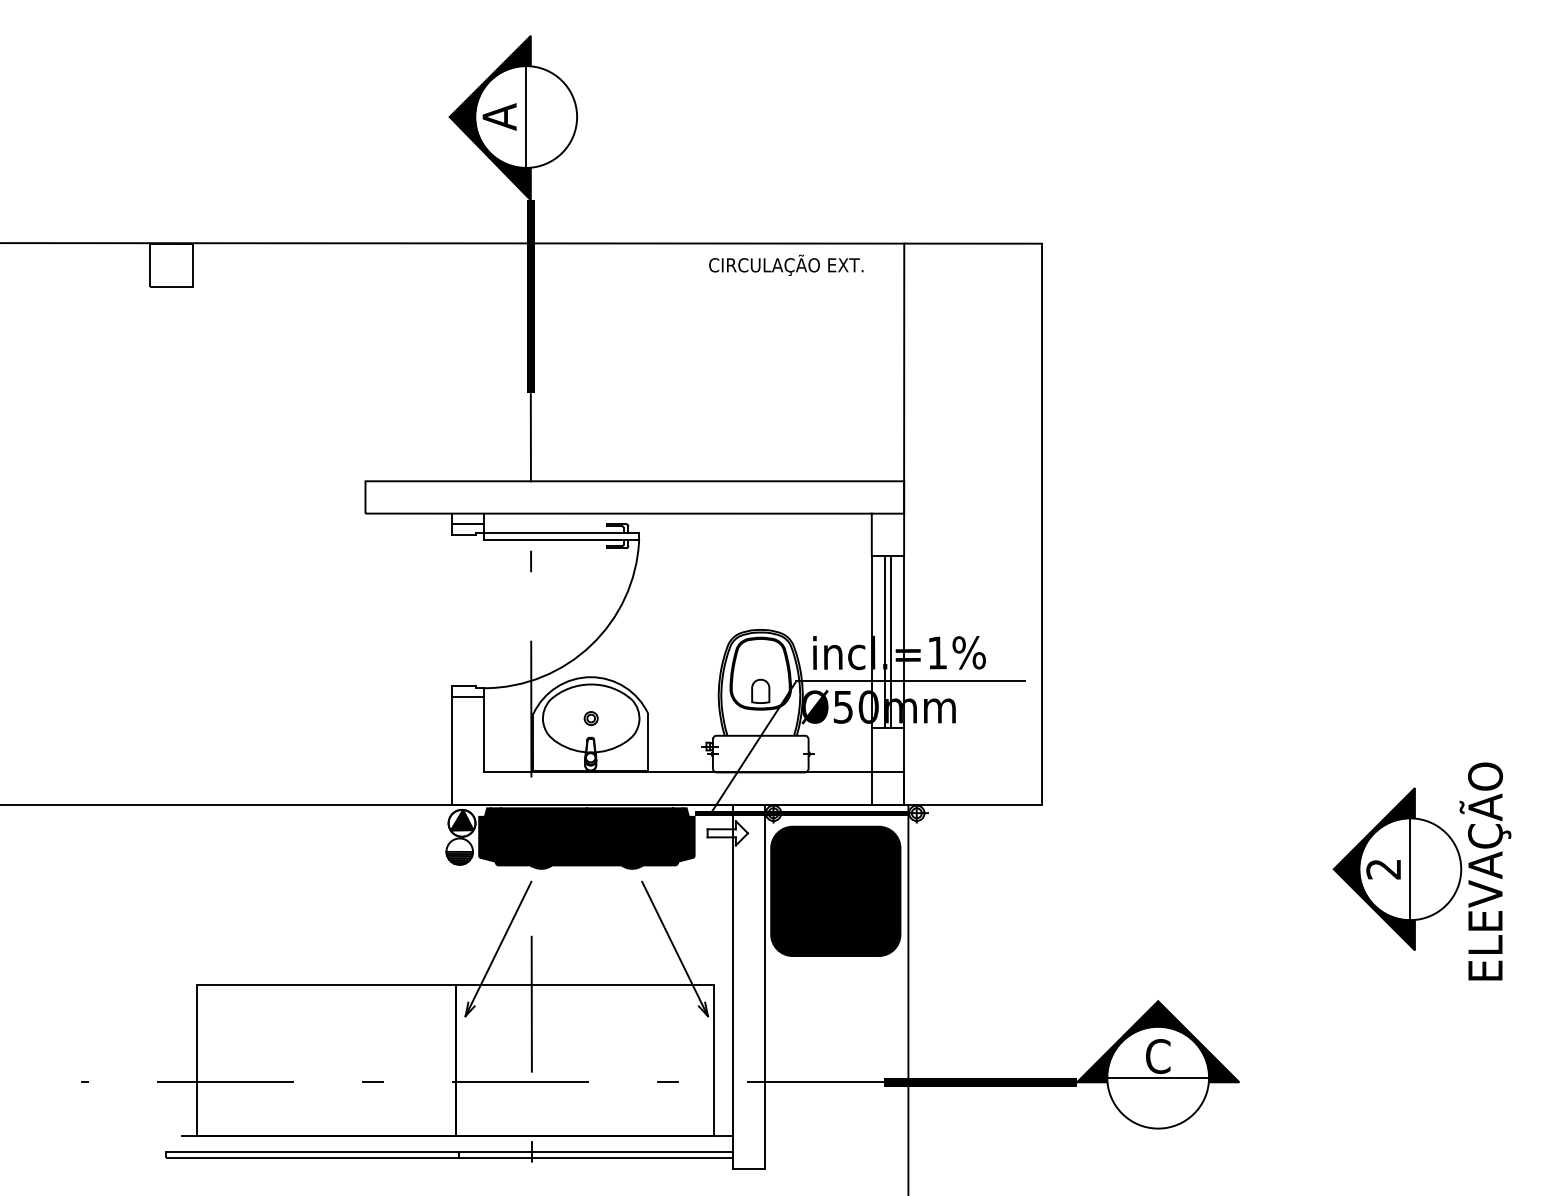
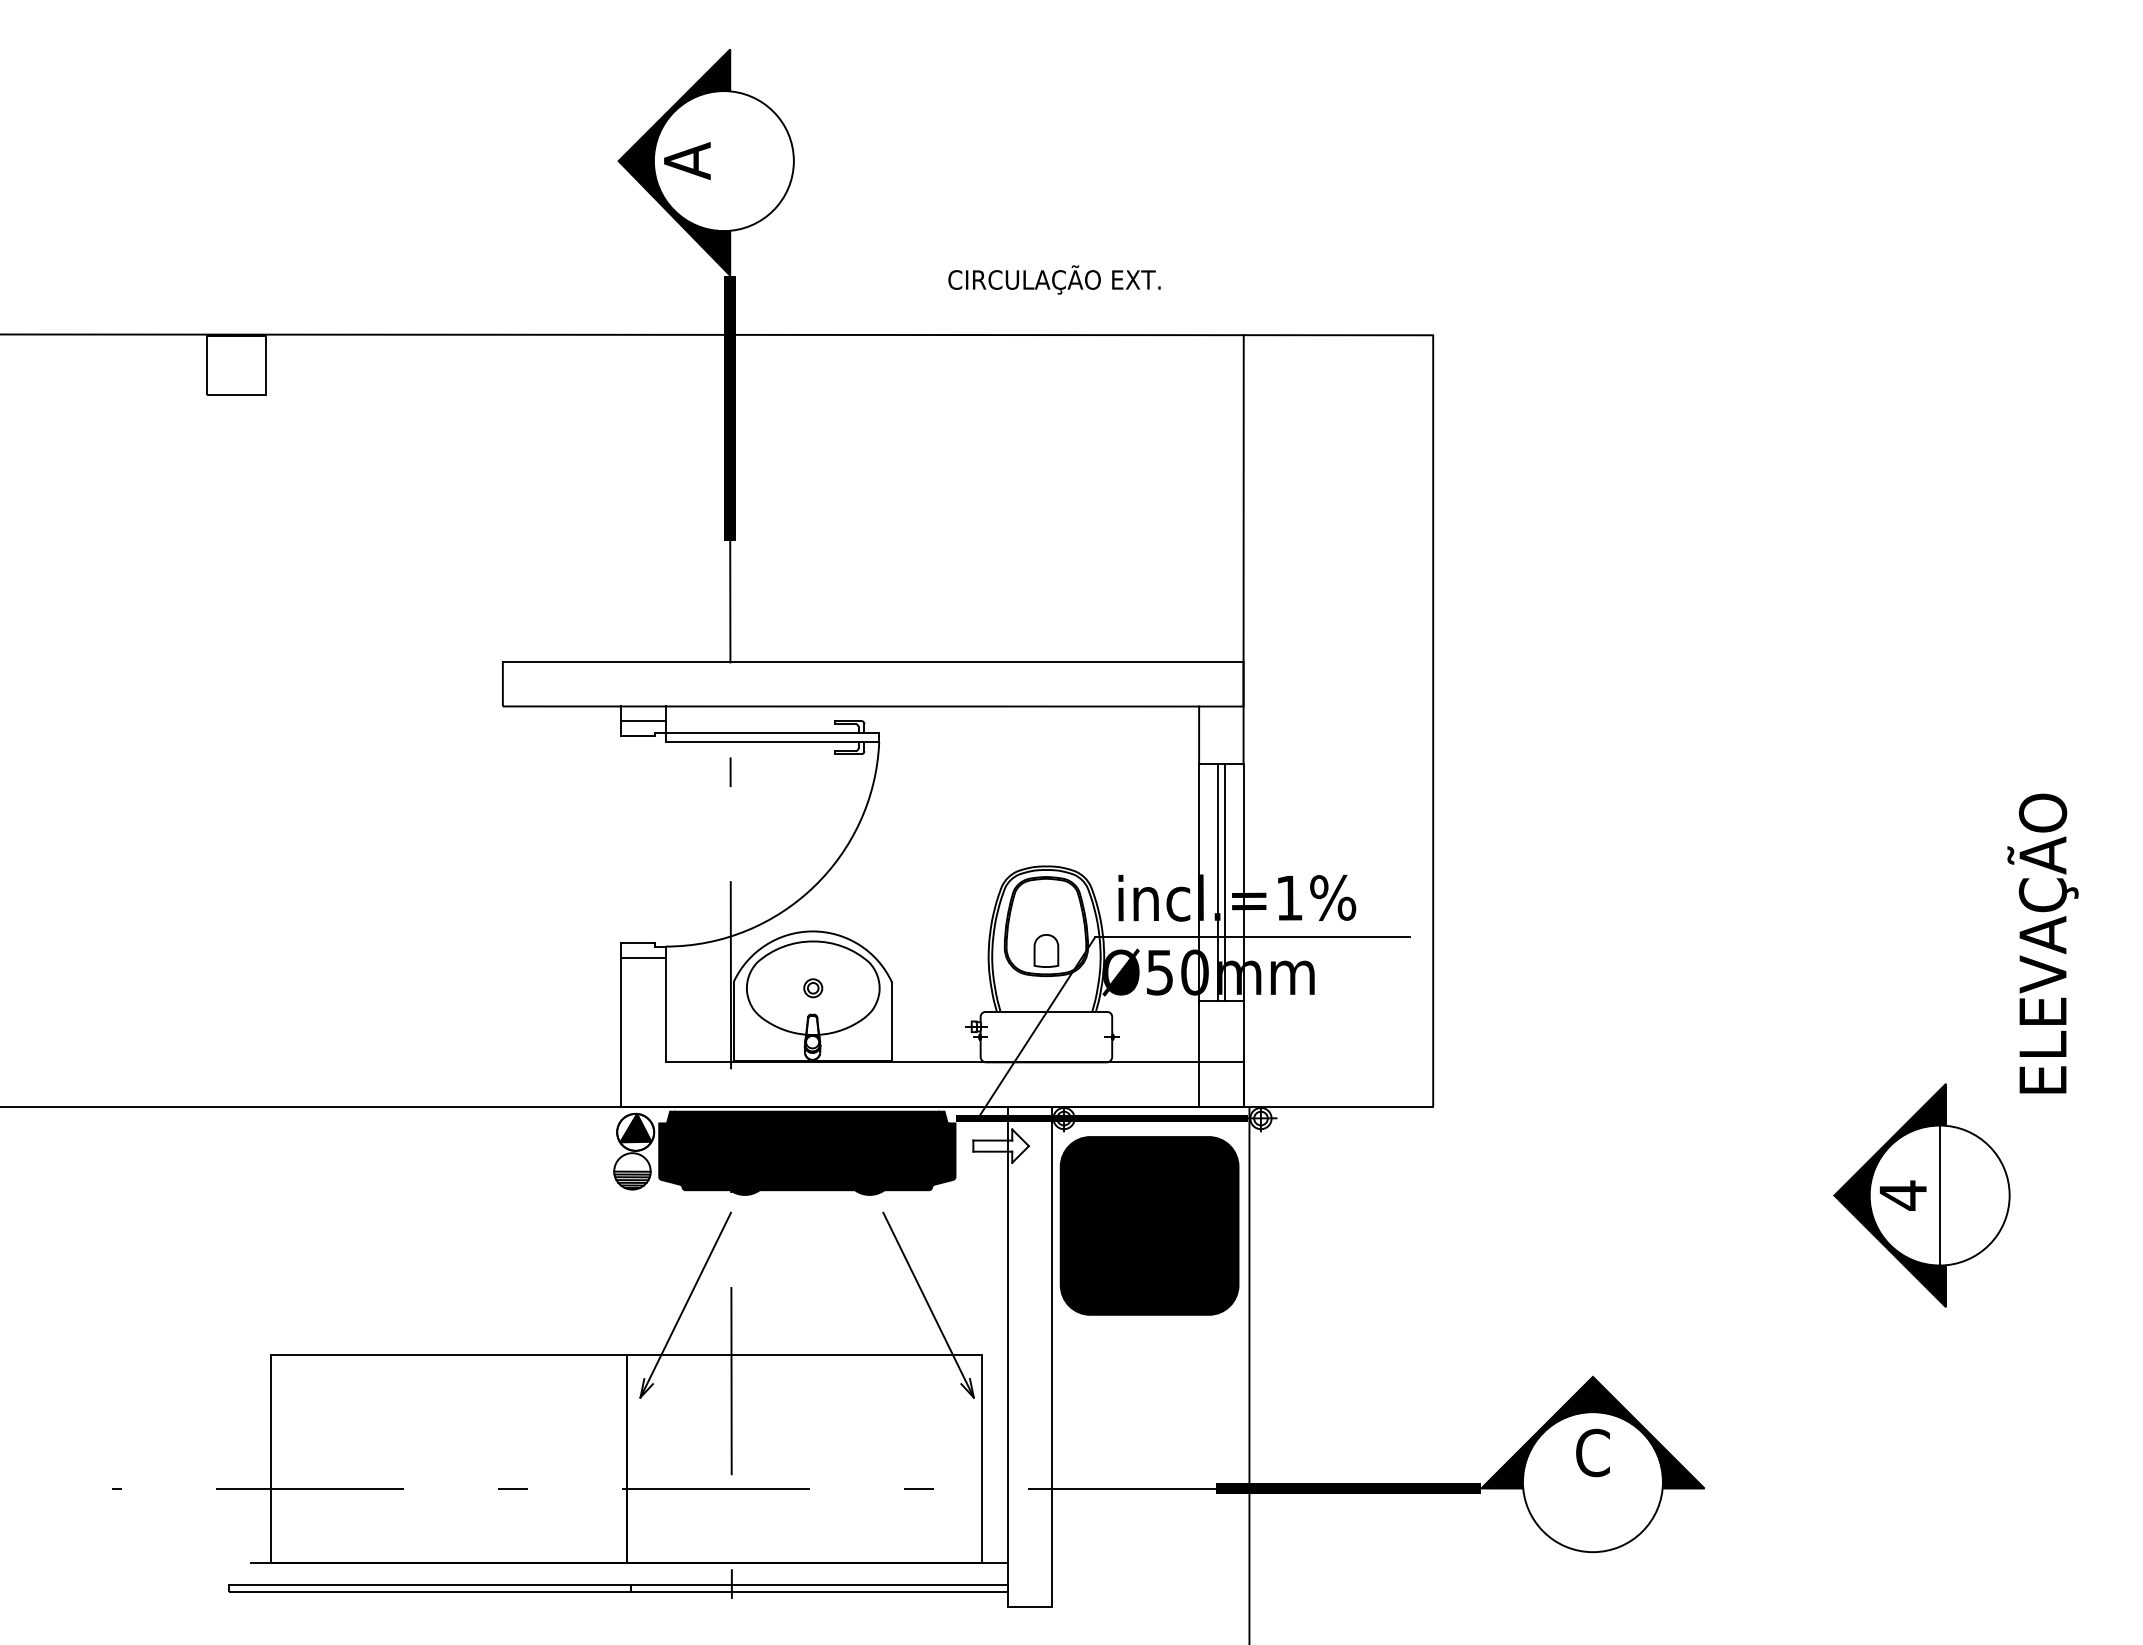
line: (525, 117) -> (723, 161), removed
text: (786, 264) -> (1054, 279), moved
text: (1383, 869) -> (1902, 1195), 2 -> 4
text: (1485, 871) -> (2042, 943), moved
line: (1157, 1077) -> (1592, 1482), removed

